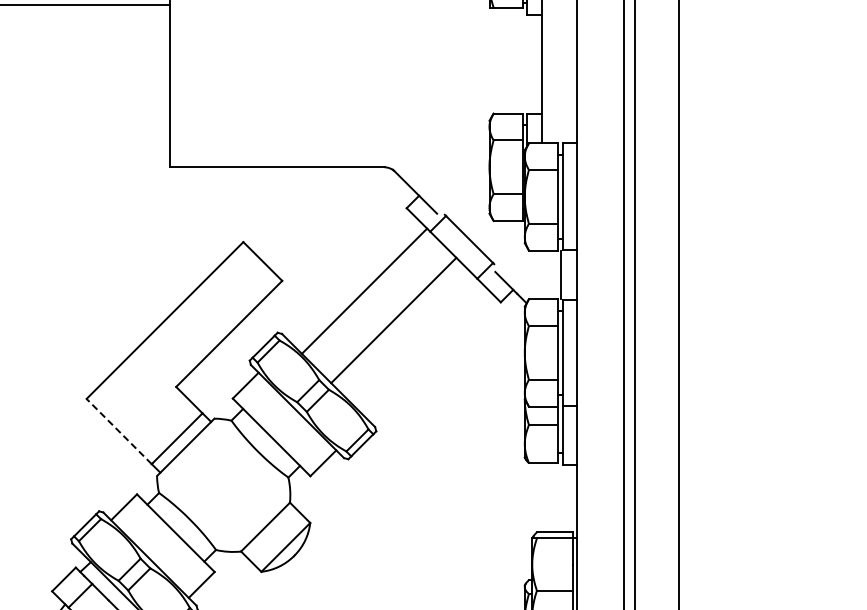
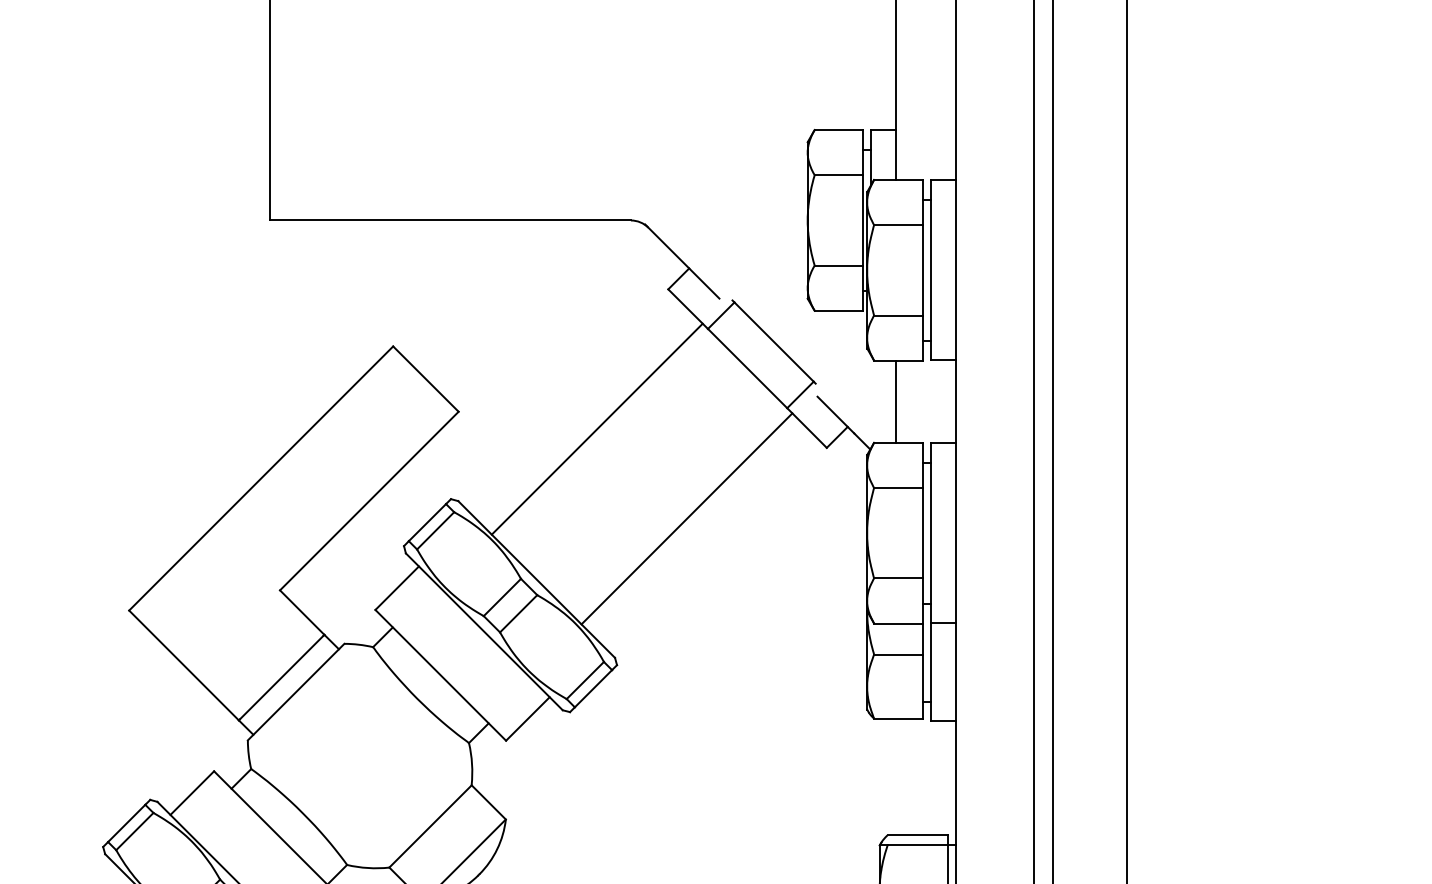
line: (561, 274) -> (896, 400), moved
line: (393, 320) -> (686, 518), moved
line: (118, 431) -> (182, 665), dashed -> solid

